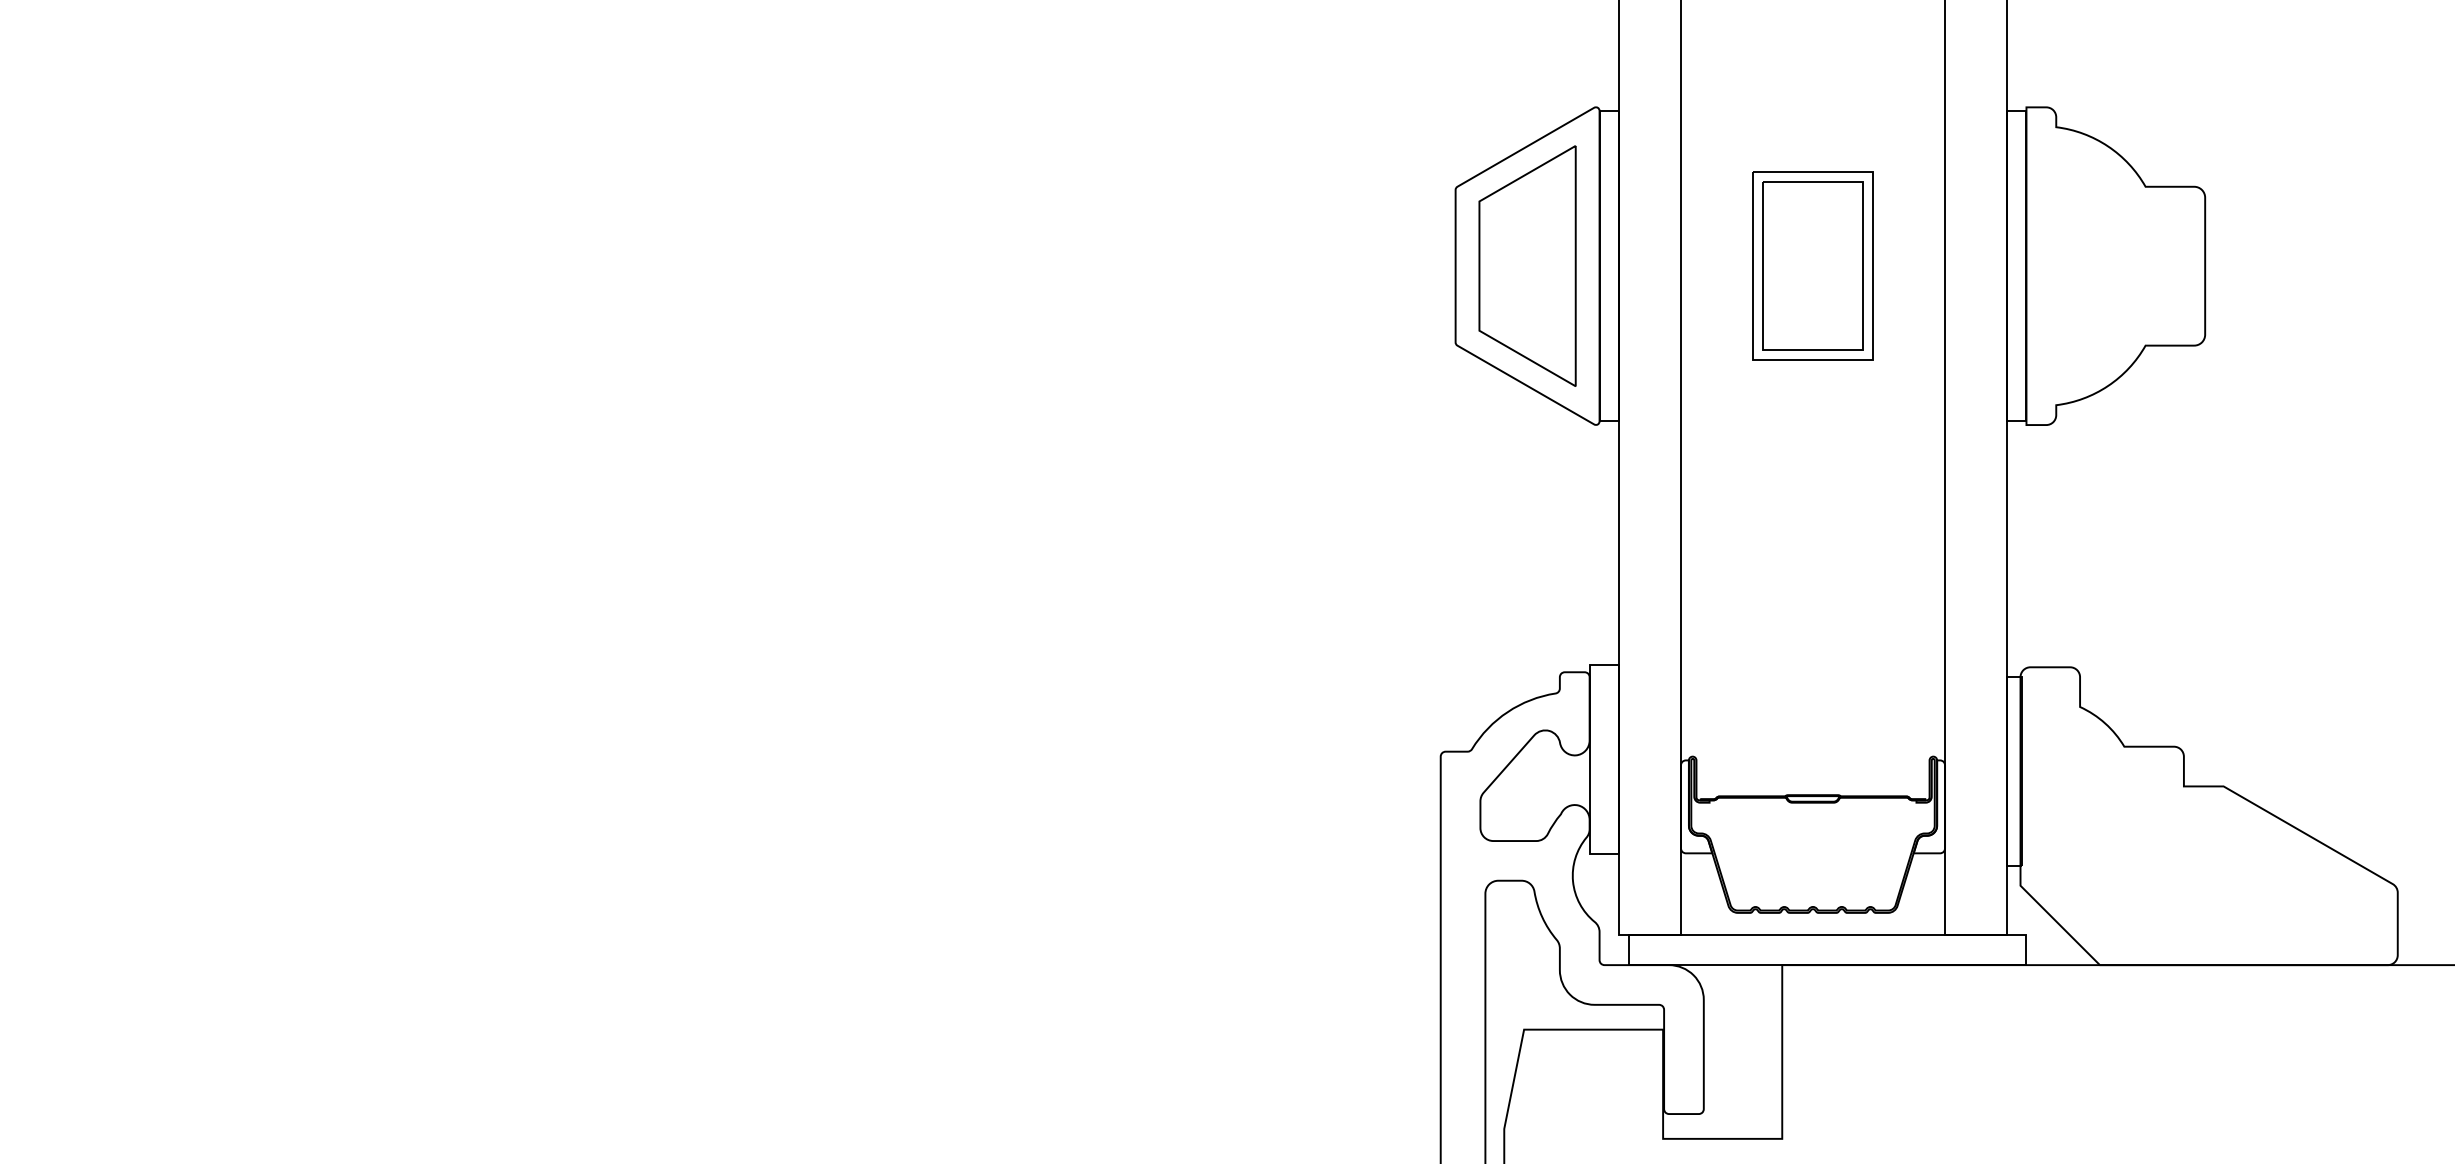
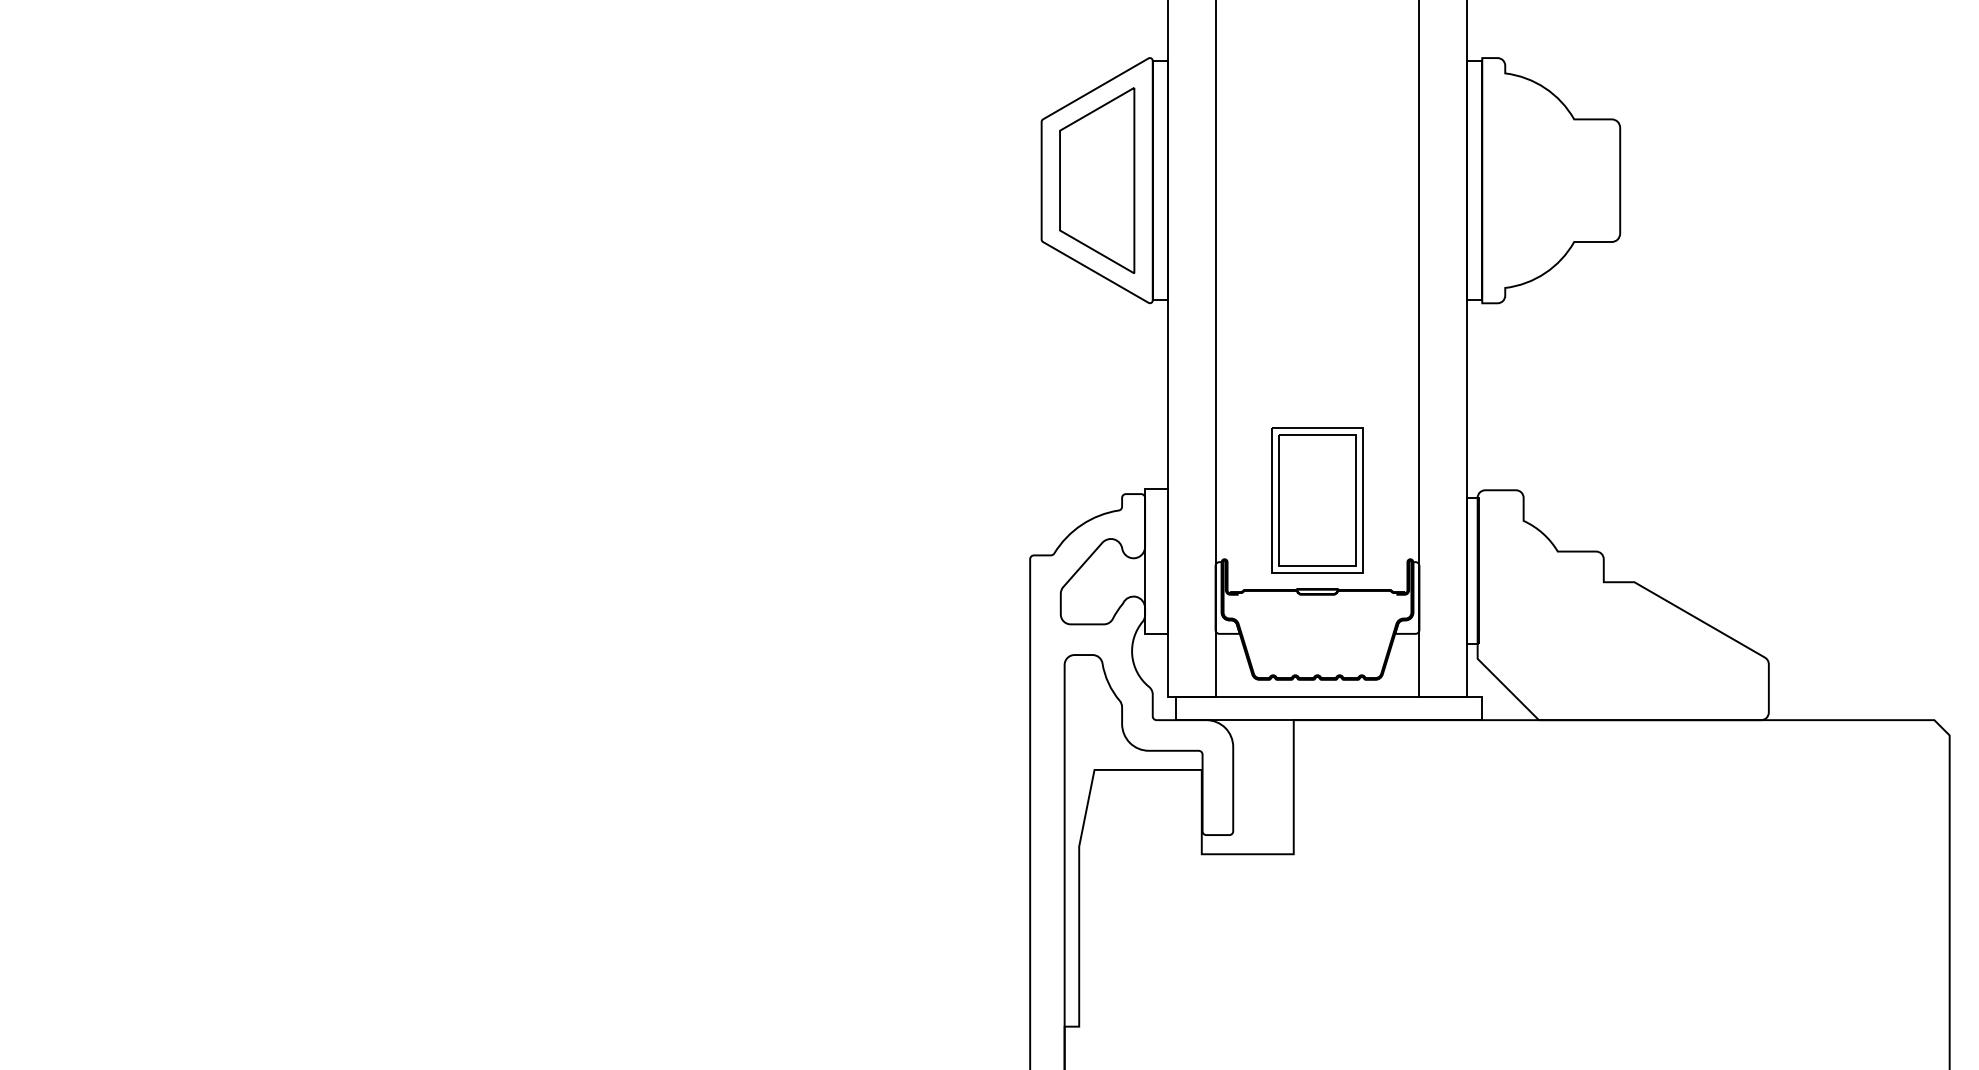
part: (1813, 265) -> (1317, 500), moved

